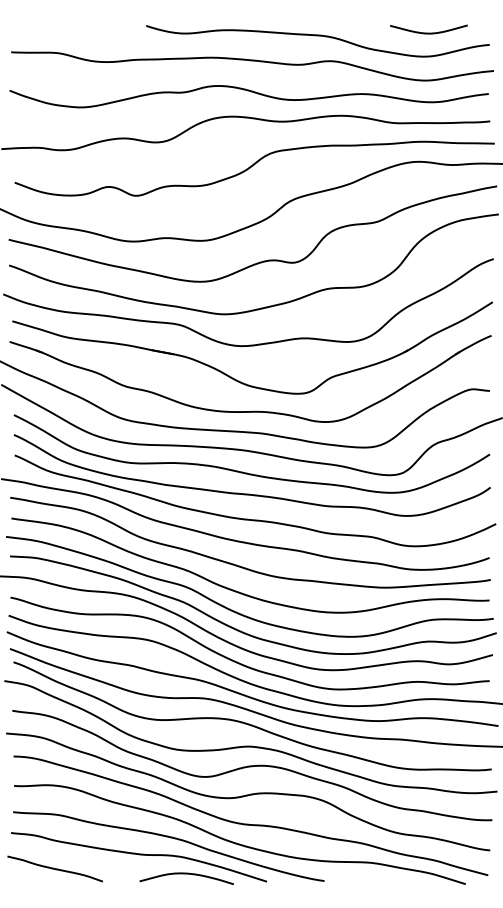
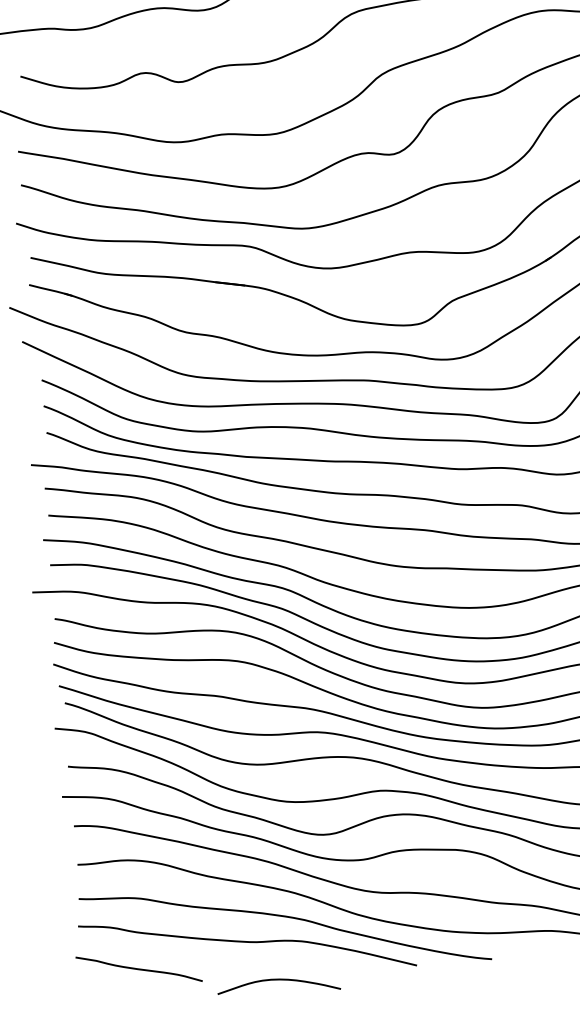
curve: (186, 874) -> (278, 980), moved

